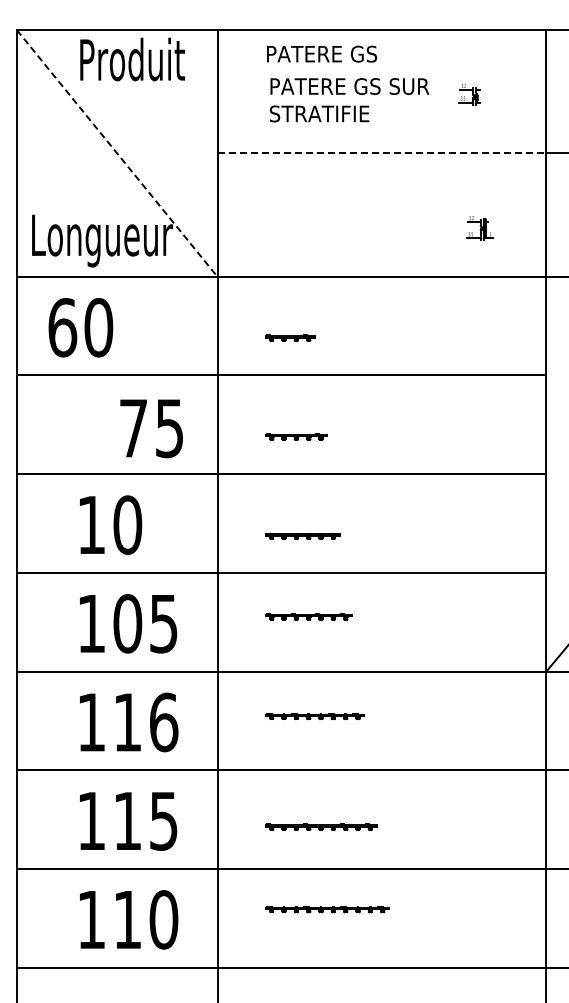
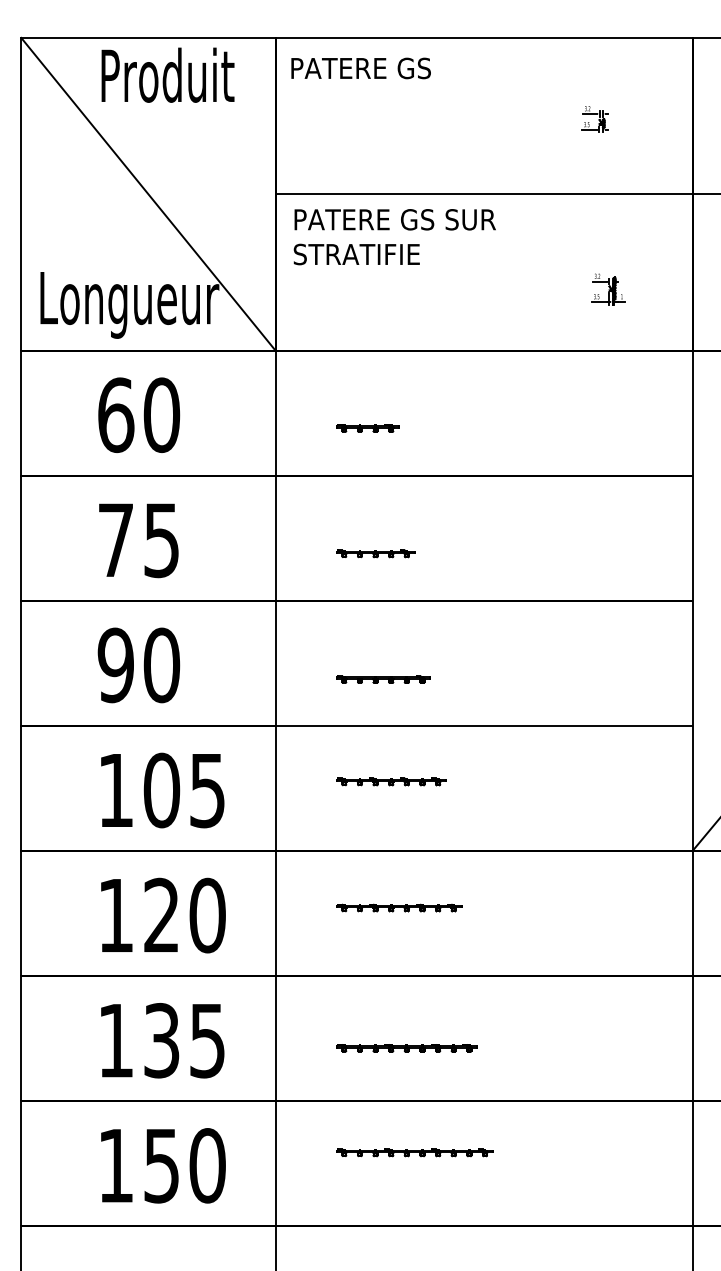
text: (322, 53) -> (361, 67), moved
text: (349, 100) -> (394, 237), moved
line: (117, 153) -> (148, 194), dashed -> solid
line: (382, 153) -> (484, 194), dashed -> solid
text: (80, 327) -> (138, 414), moved
text: (151, 428) -> (138, 540), moved
text: (91, 524) -> (115, 664), 10 -> 90
text: (146, 722) -> (185, 915), 116 -> 120
text: (127, 820) -> (161, 1039), 115 -> 135
text: (127, 920) -> (161, 1166), 110 -> 150

